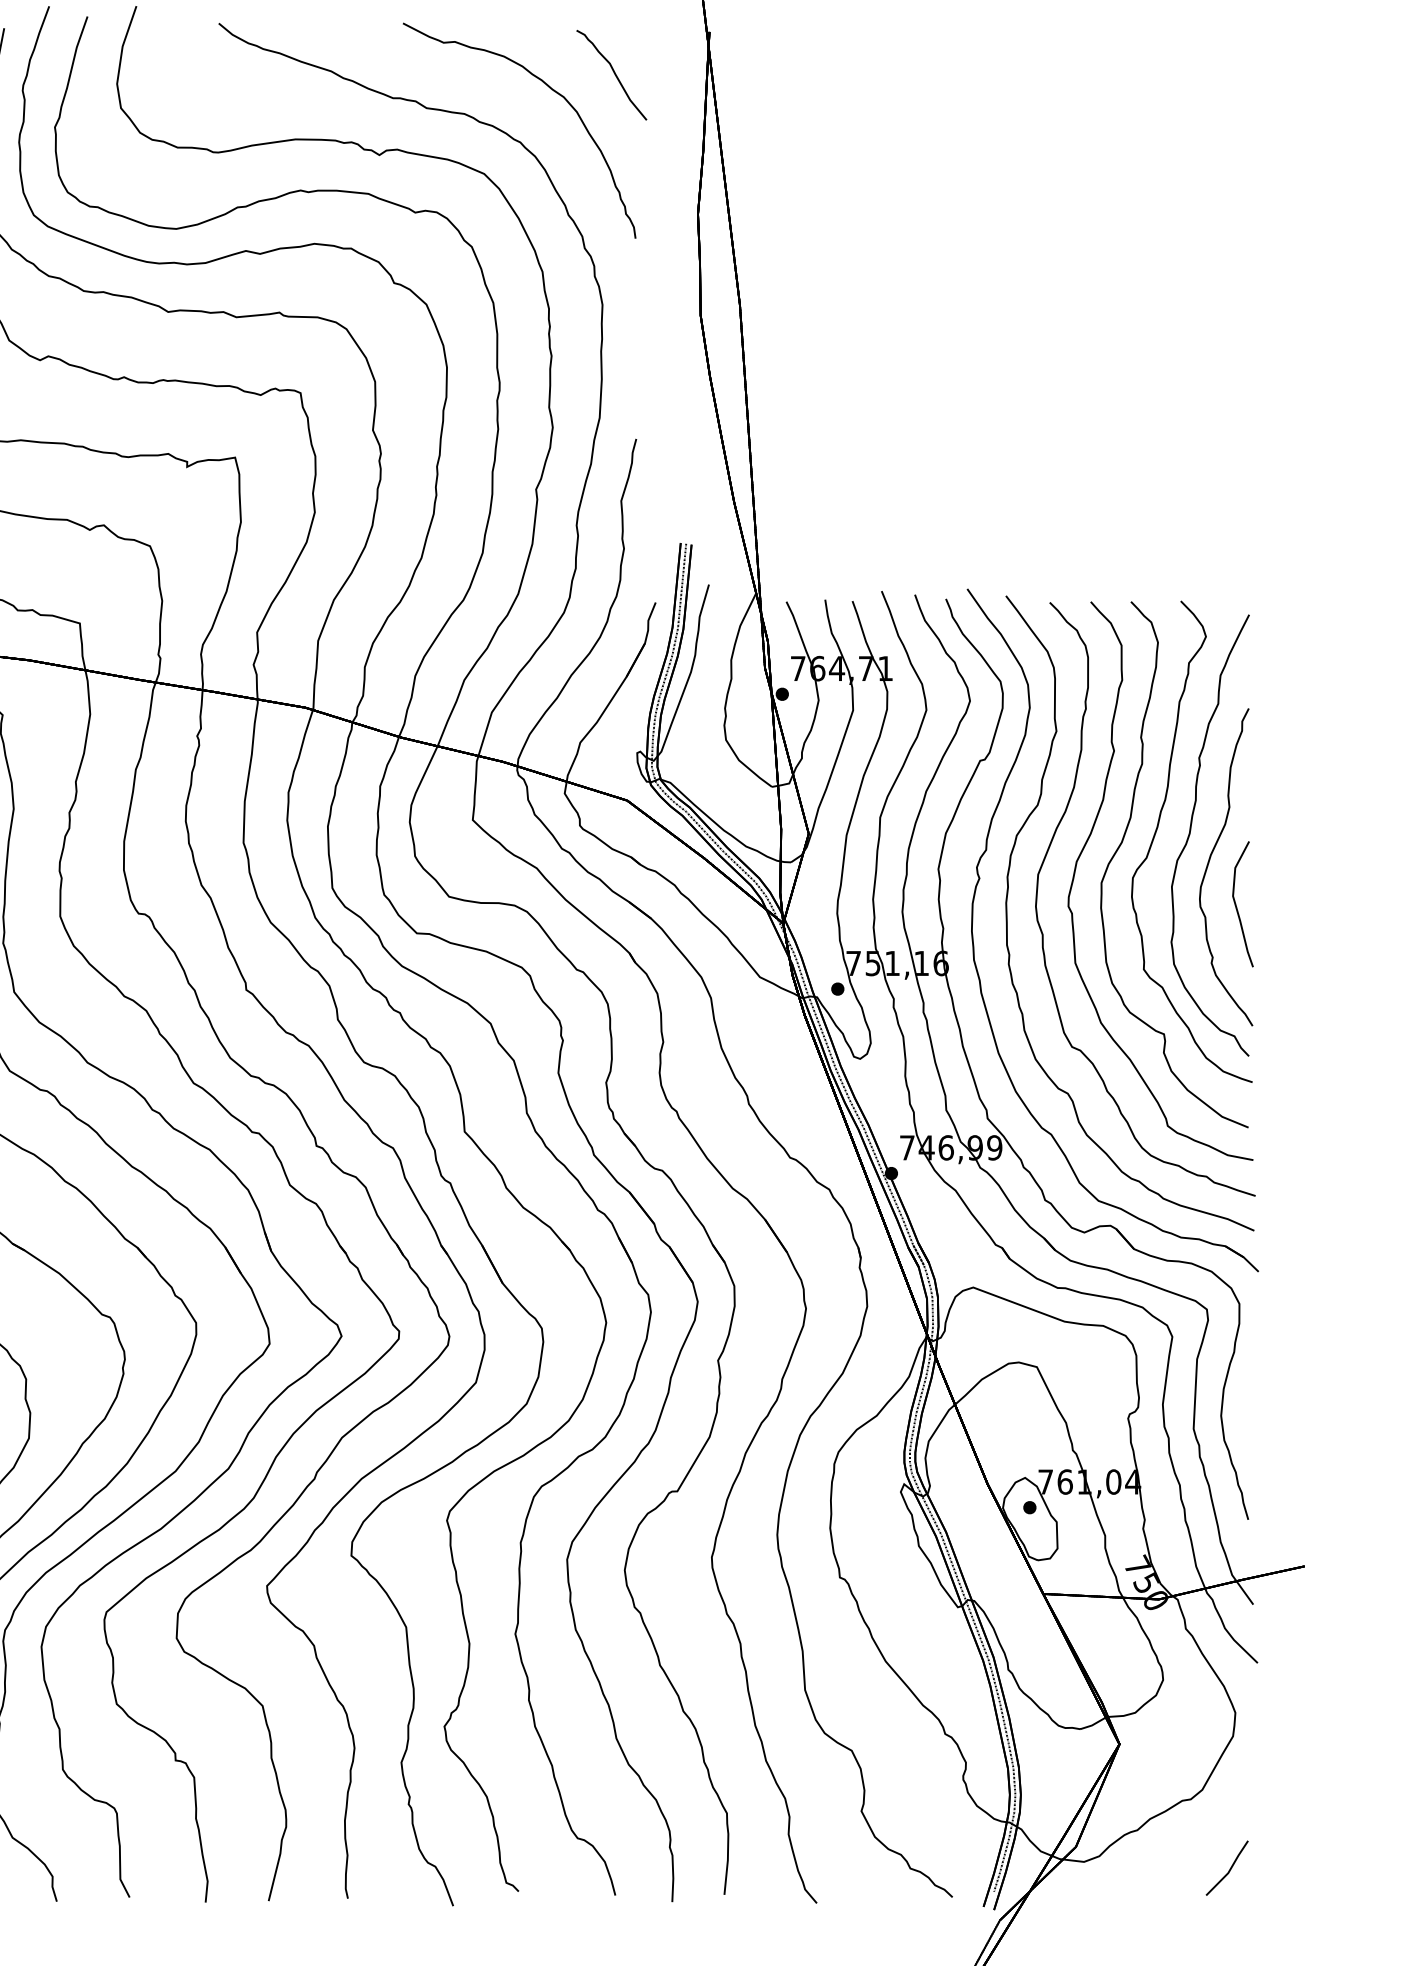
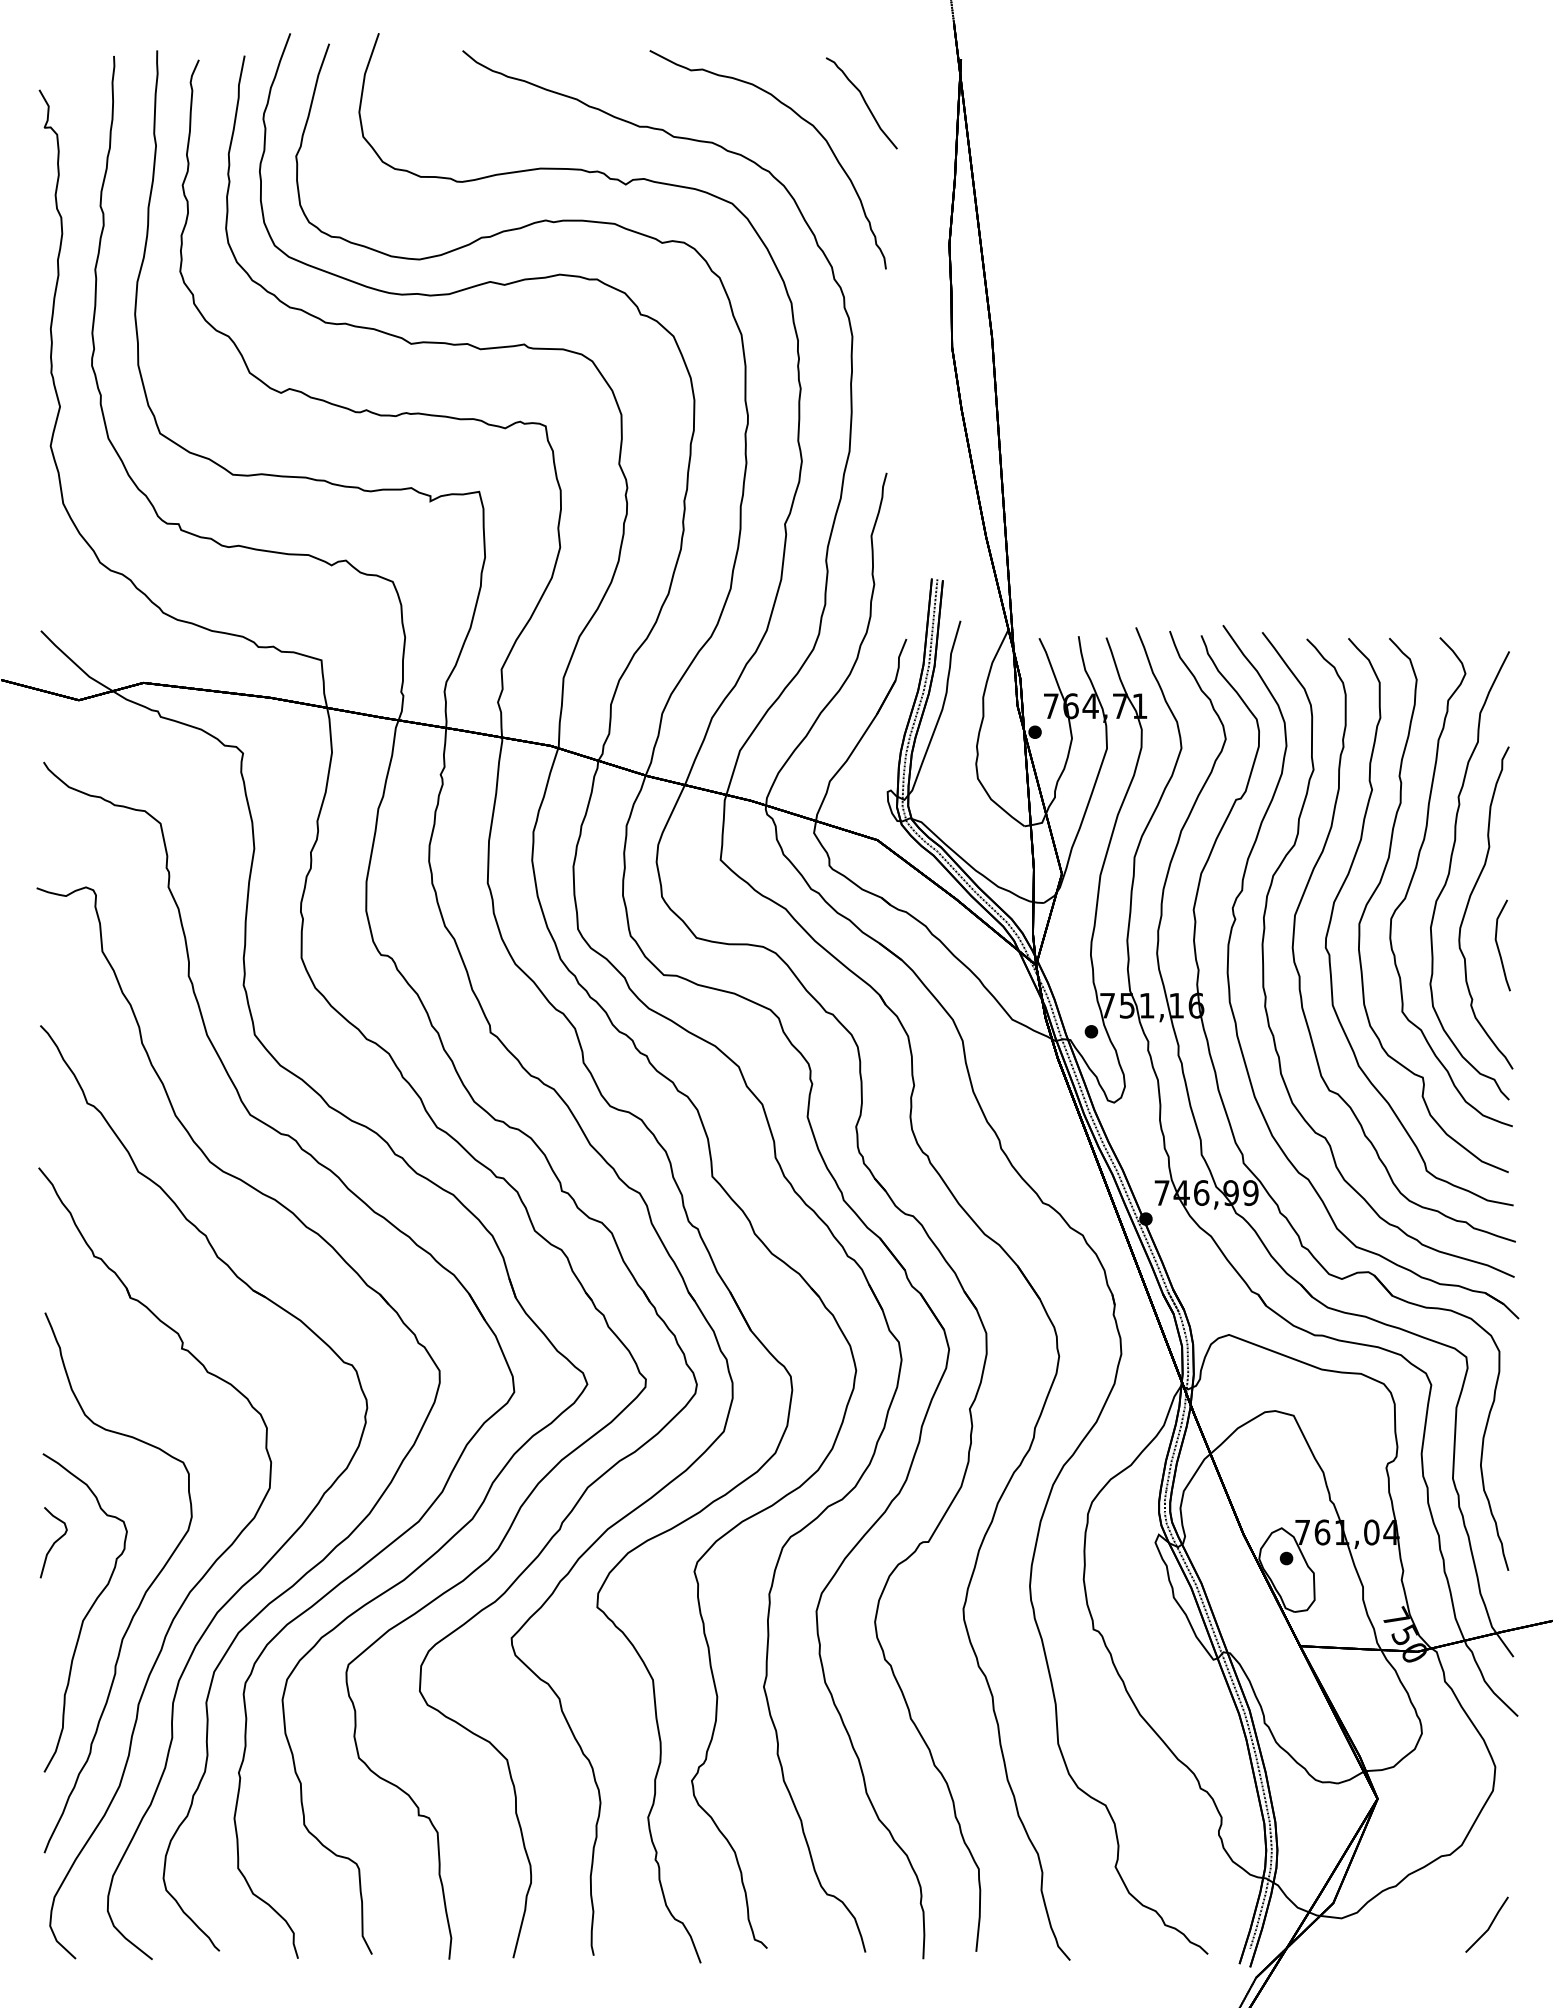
part: (1242, 904) -> (1502, 945), size x0.71

